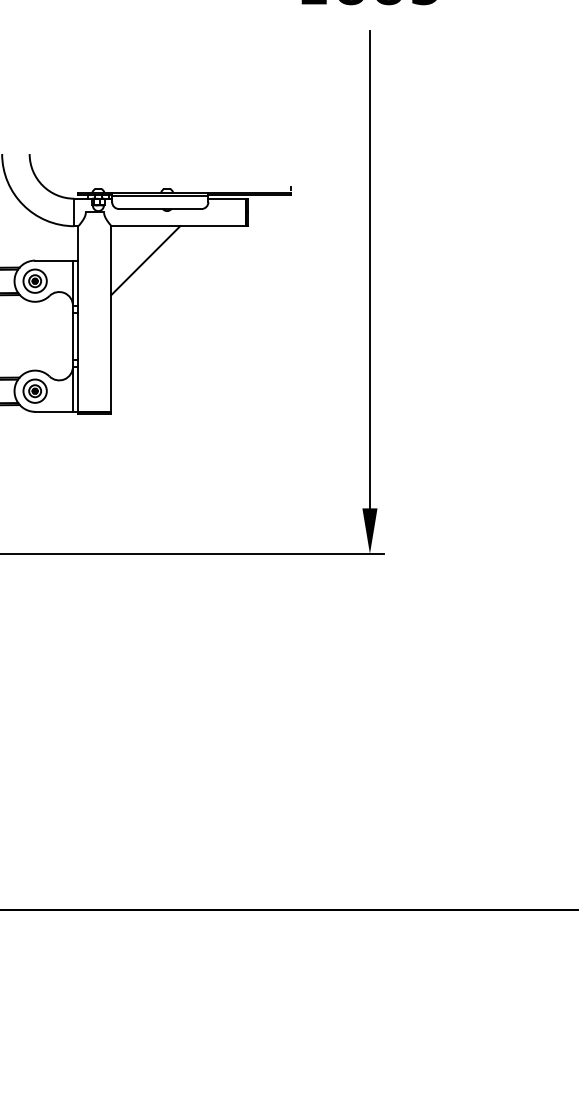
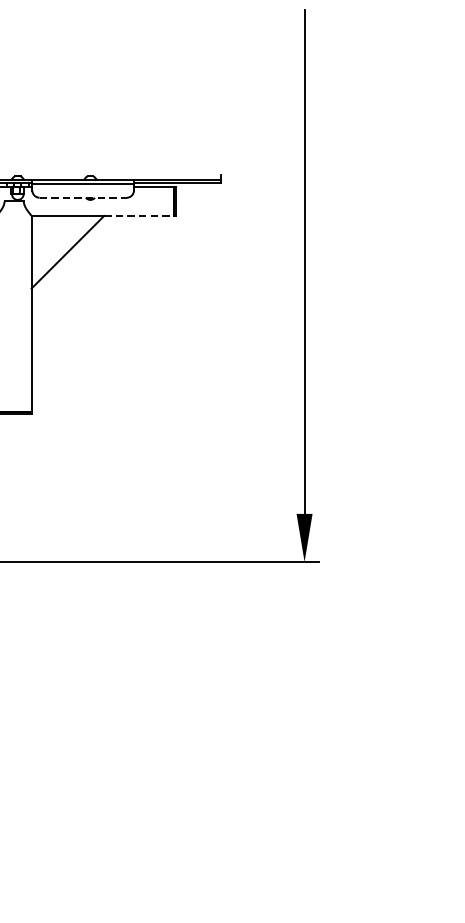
line: (160, 209) -> (83, 198), solid -> dashed
line: (213, 226) -> (139, 216), solid -> dashed

